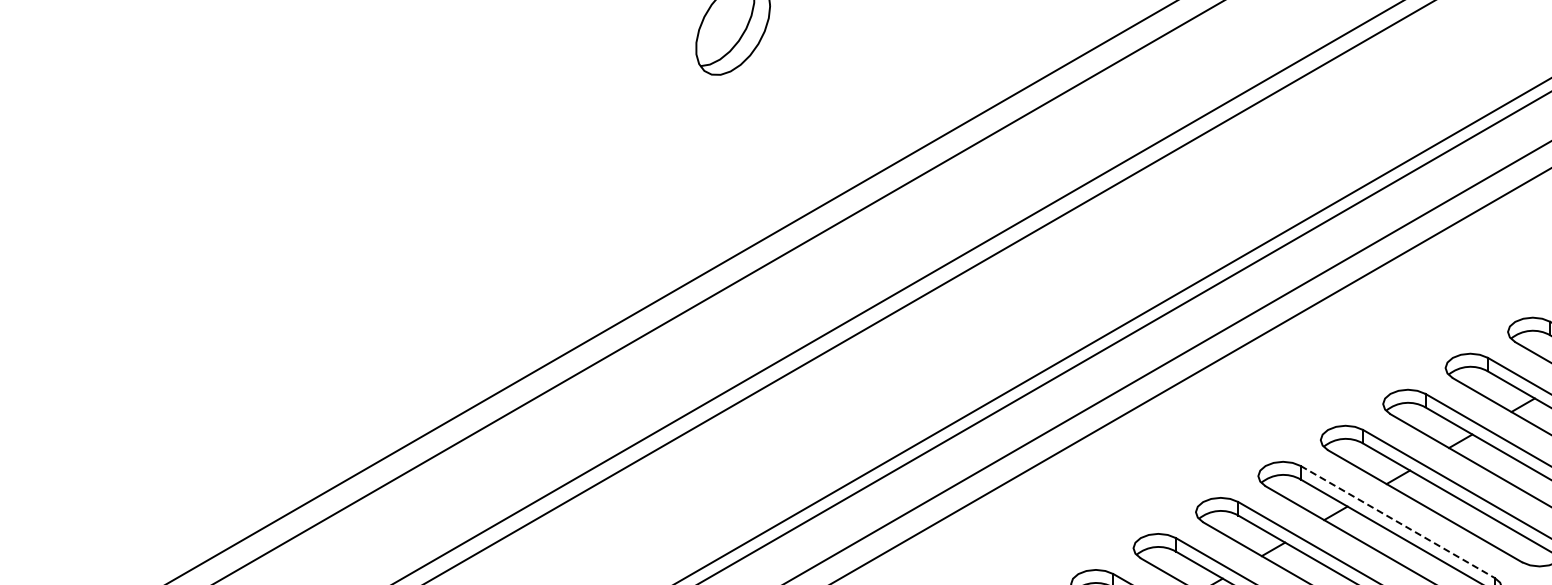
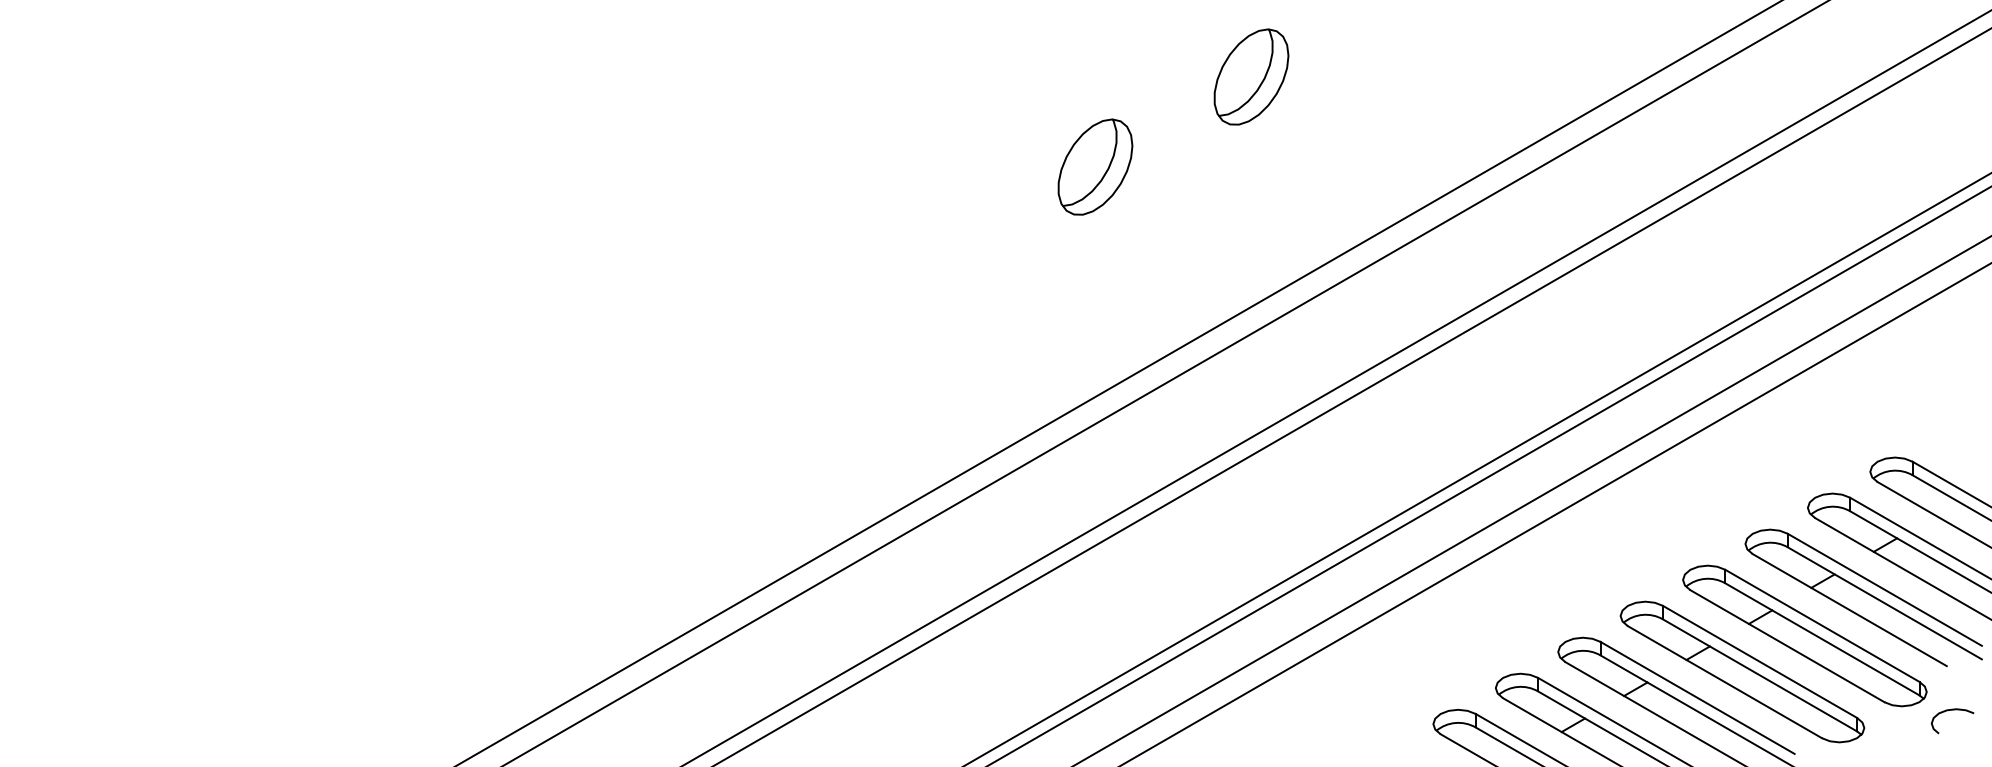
line: (1398, 522) -> (1760, 662), dashed -> solid

